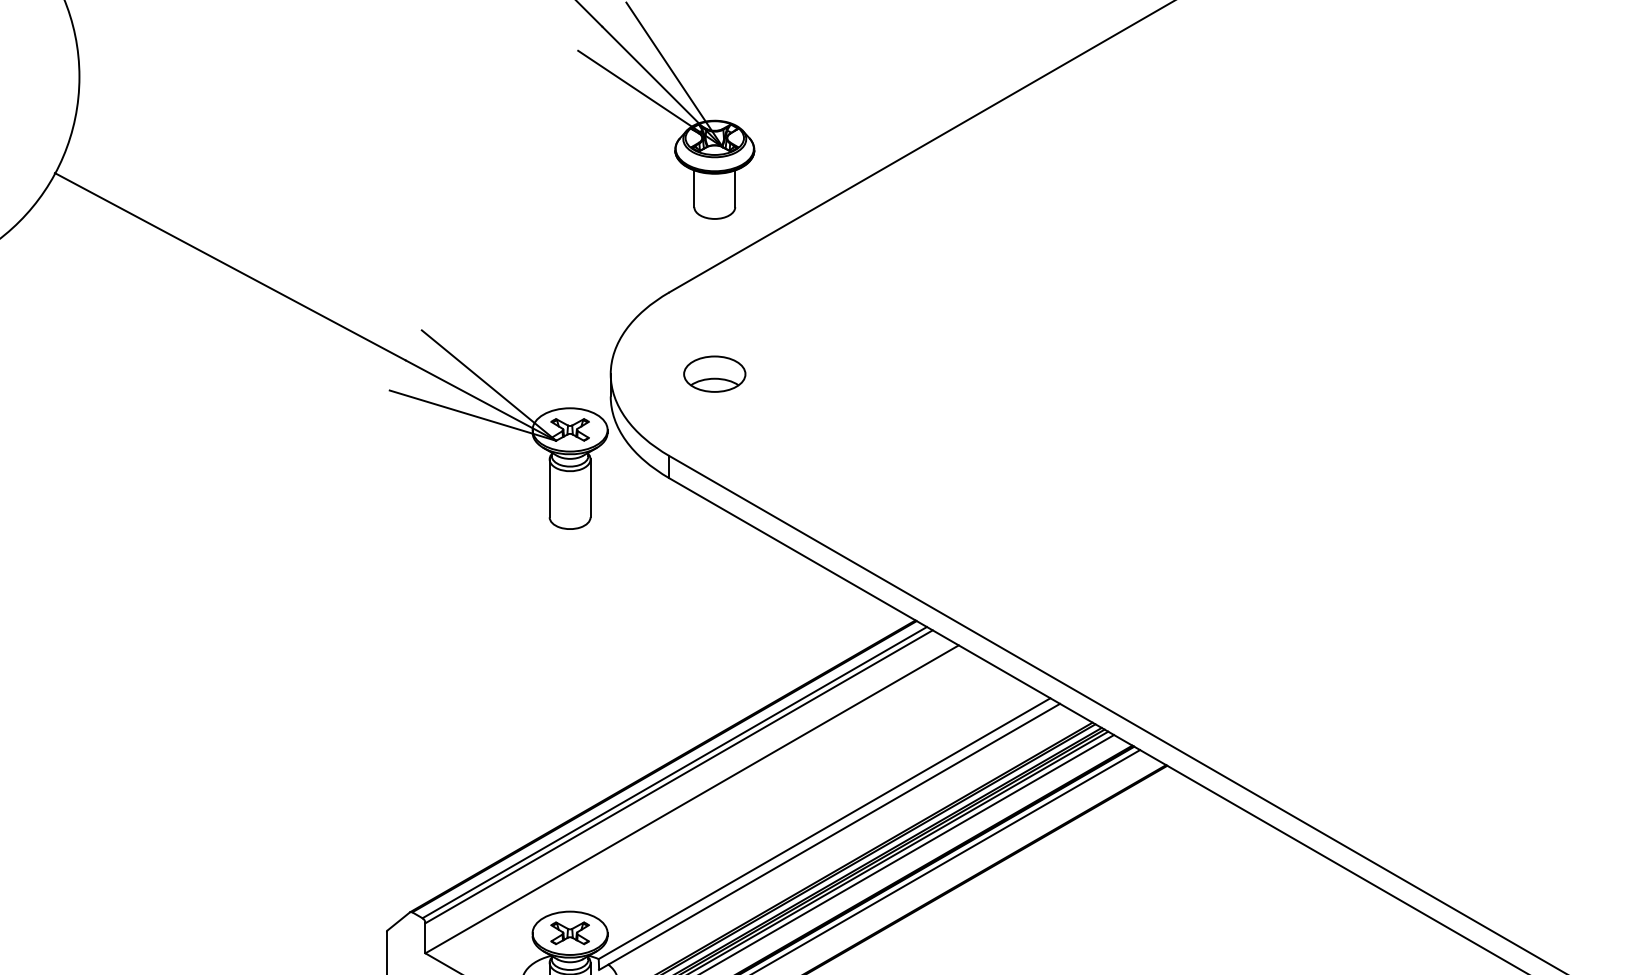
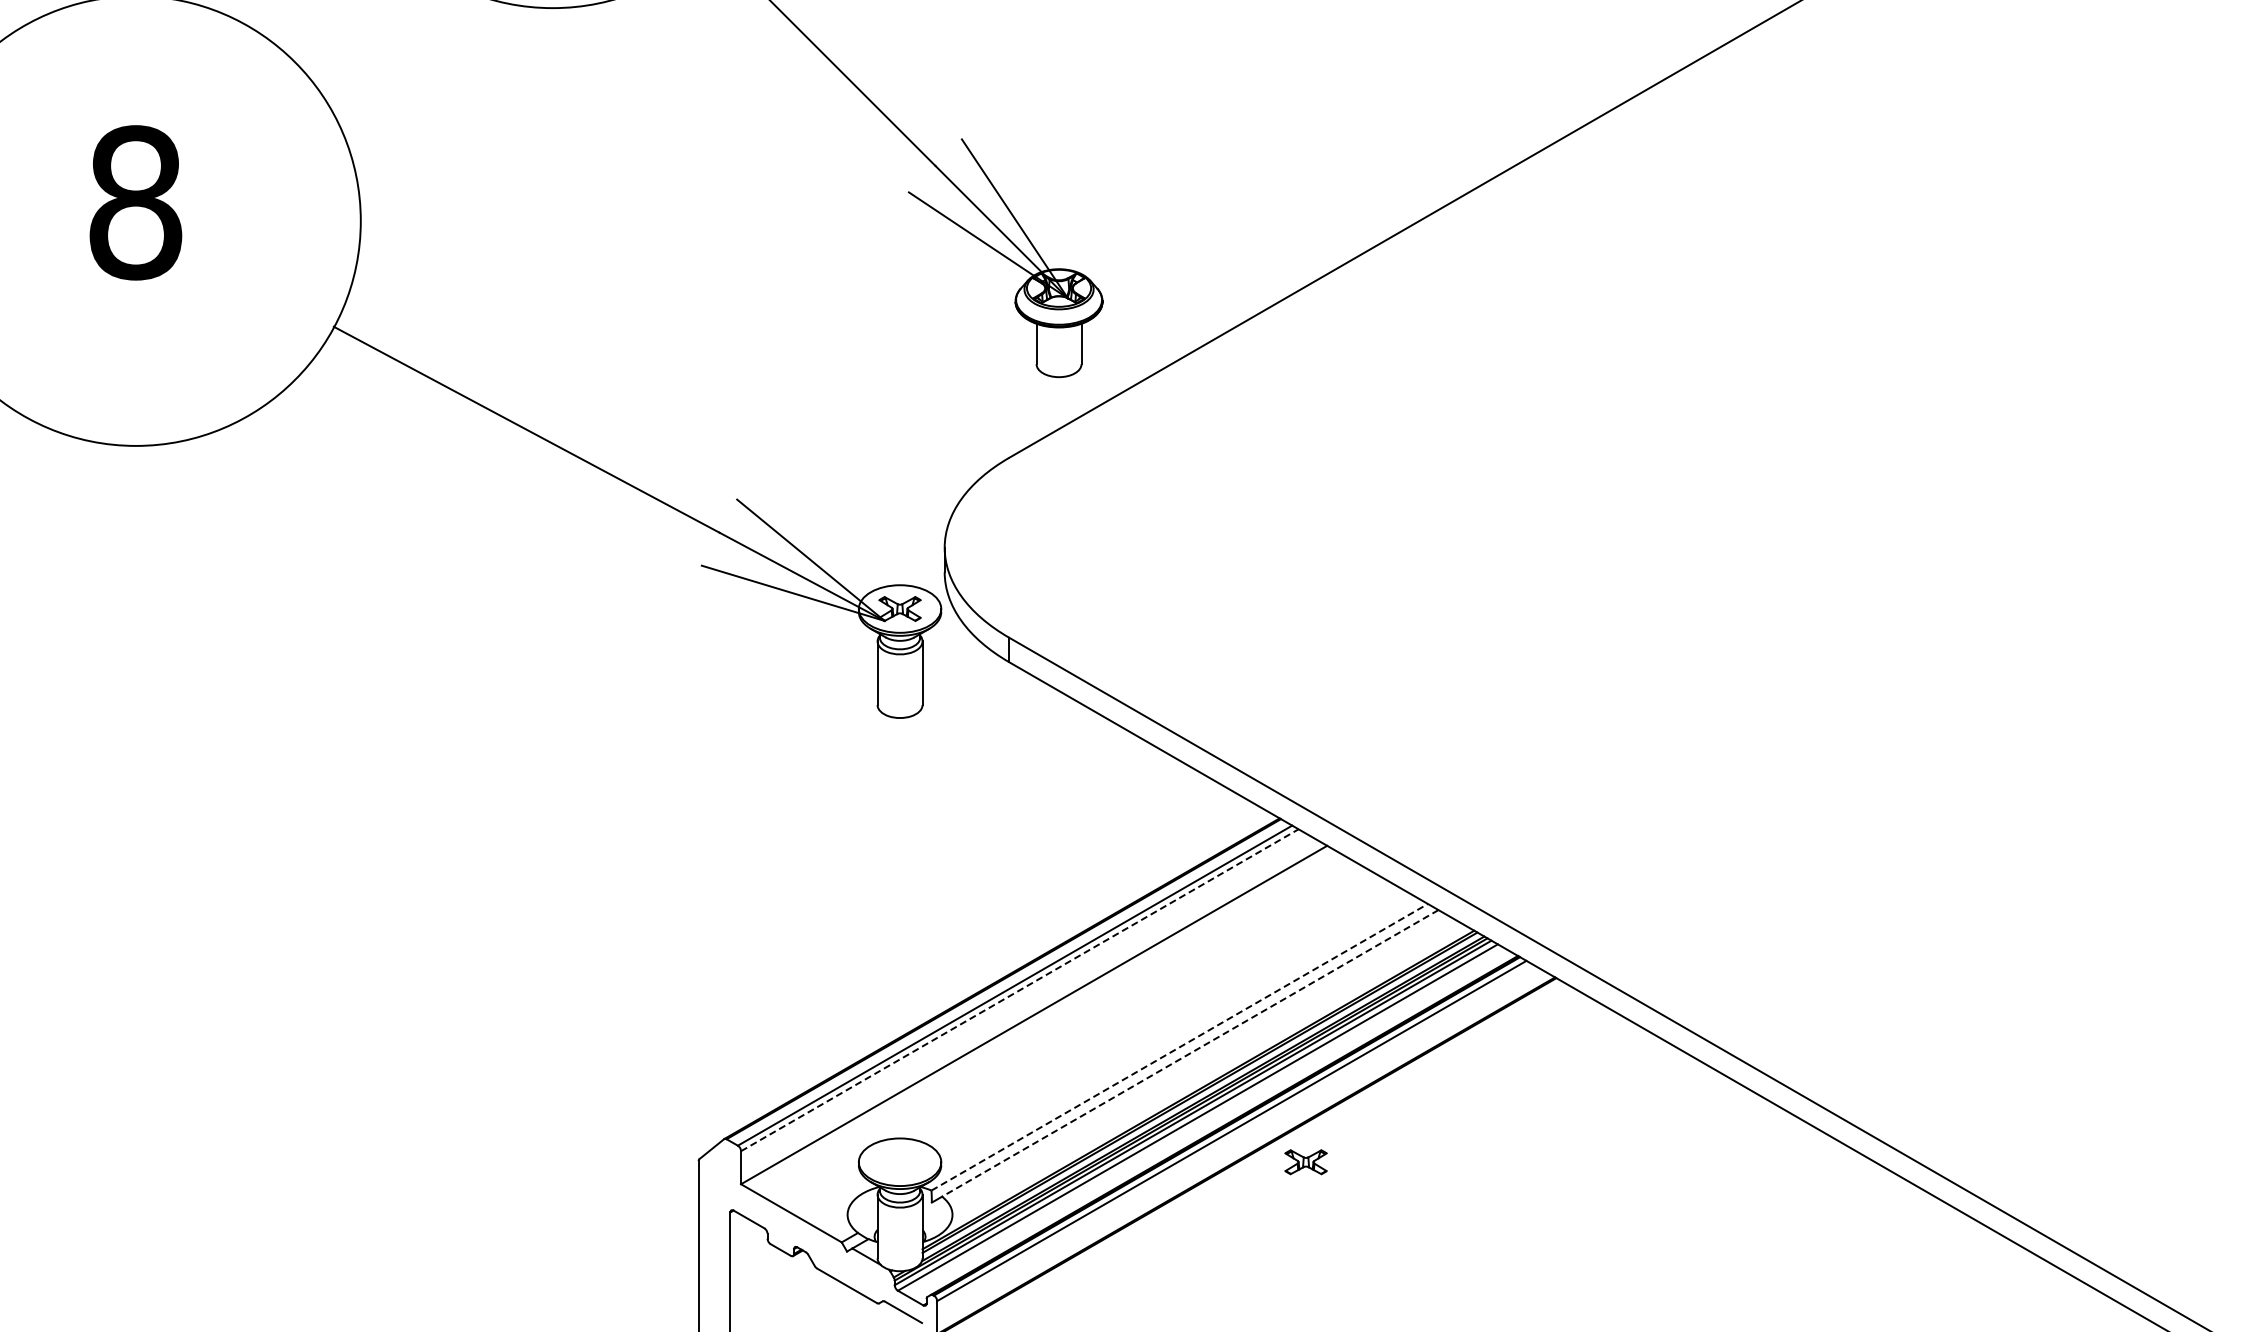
part: (714, 373) -> (1058, 547), removed
line: (678, 777) -> (1019, 990), solid -> dashed
line: (824, 828) -> (1179, 1047), solid -> dashed
line: (834, 834) -> (1190, 1053), solid -> dashed
part: (569, 933) -> (1305, 1162), moved

